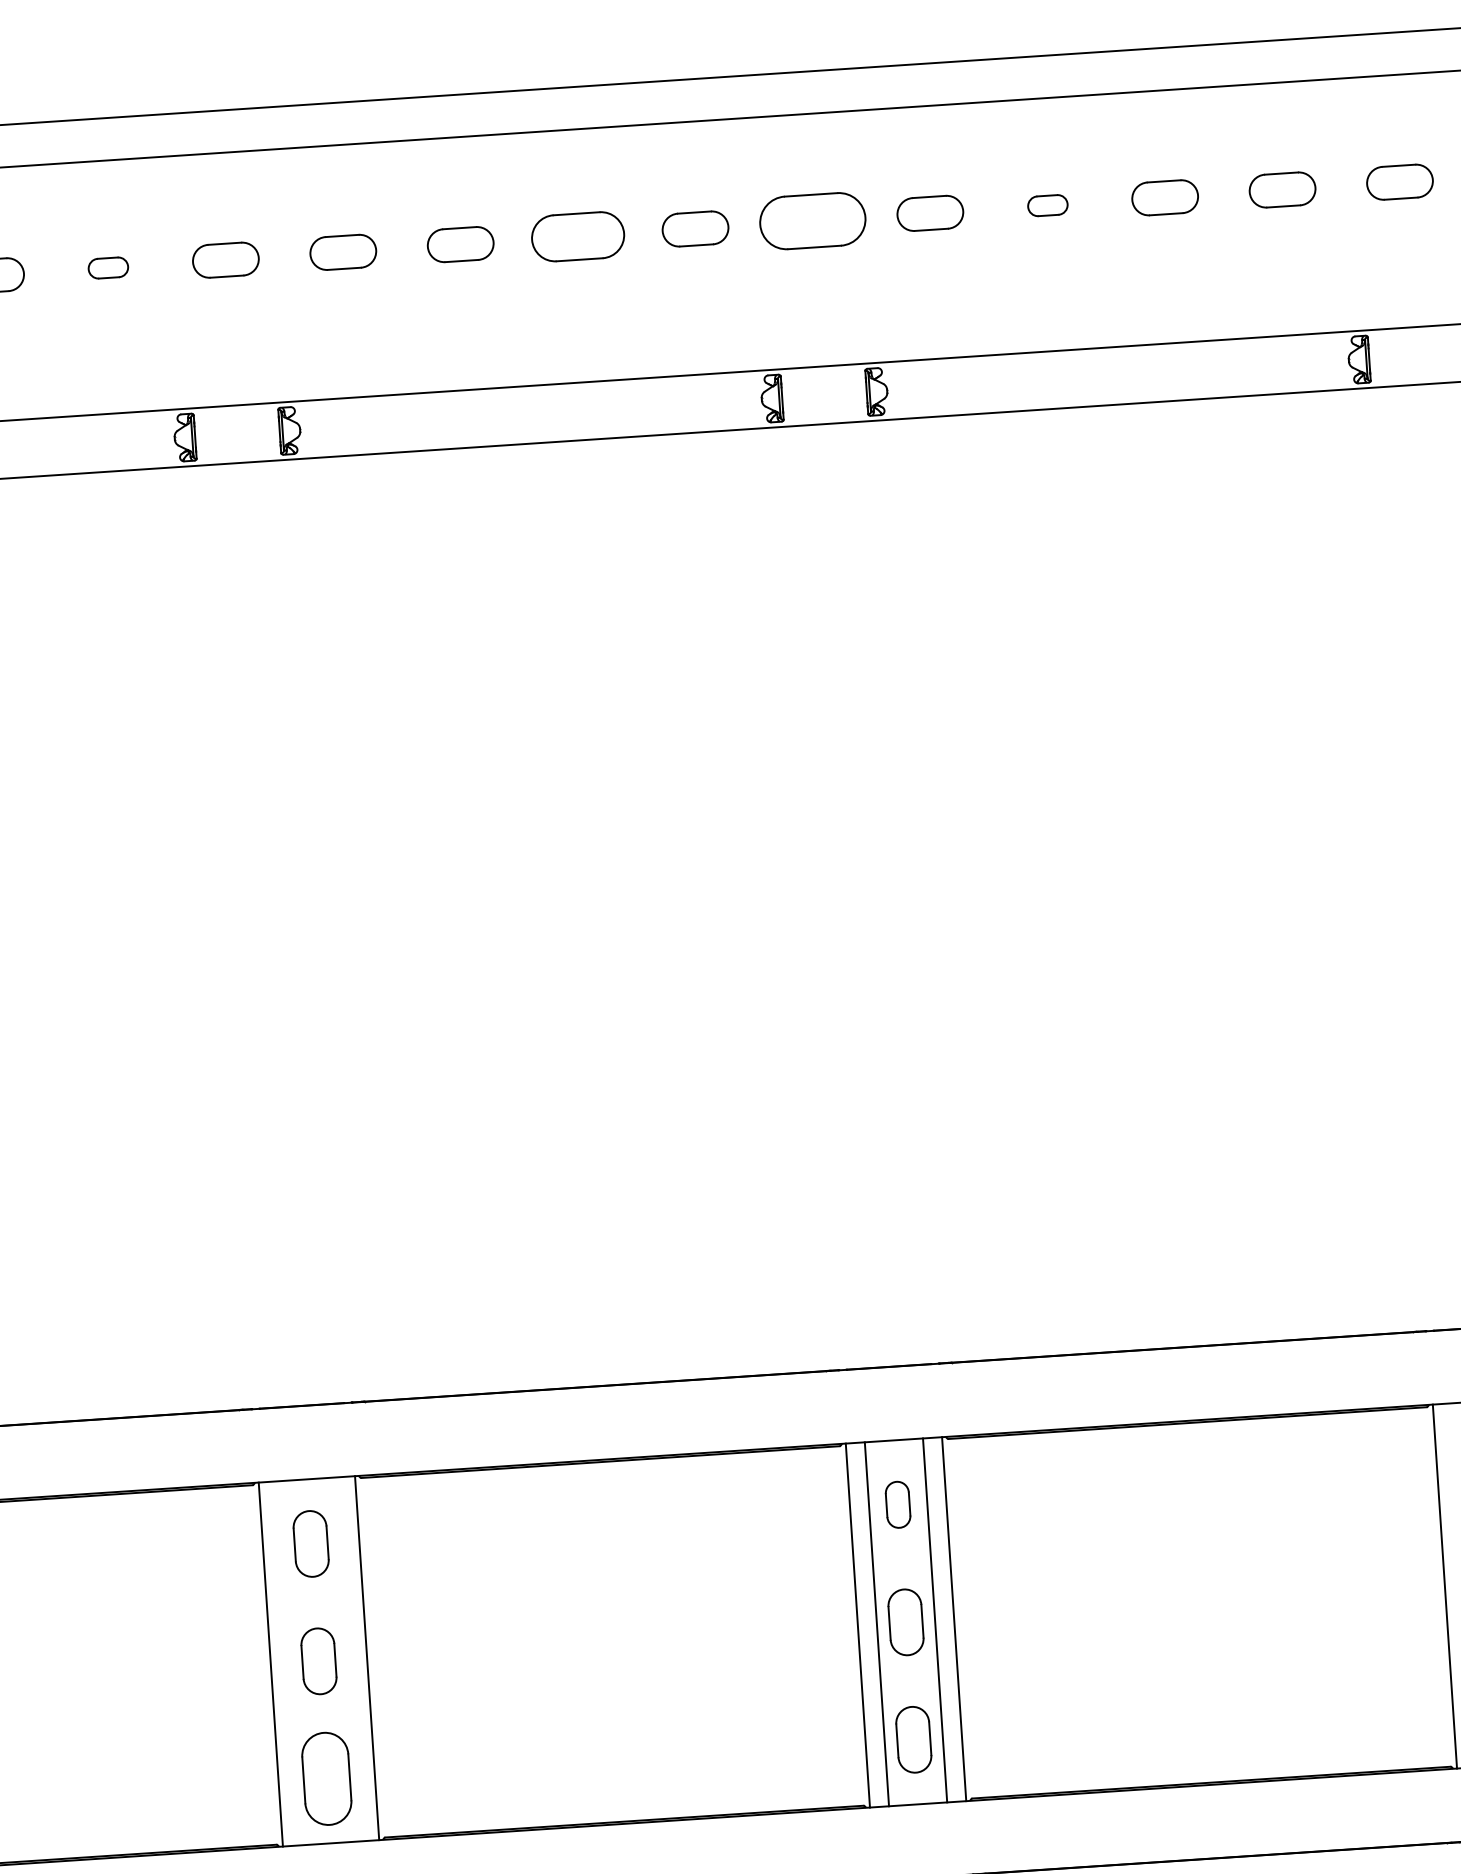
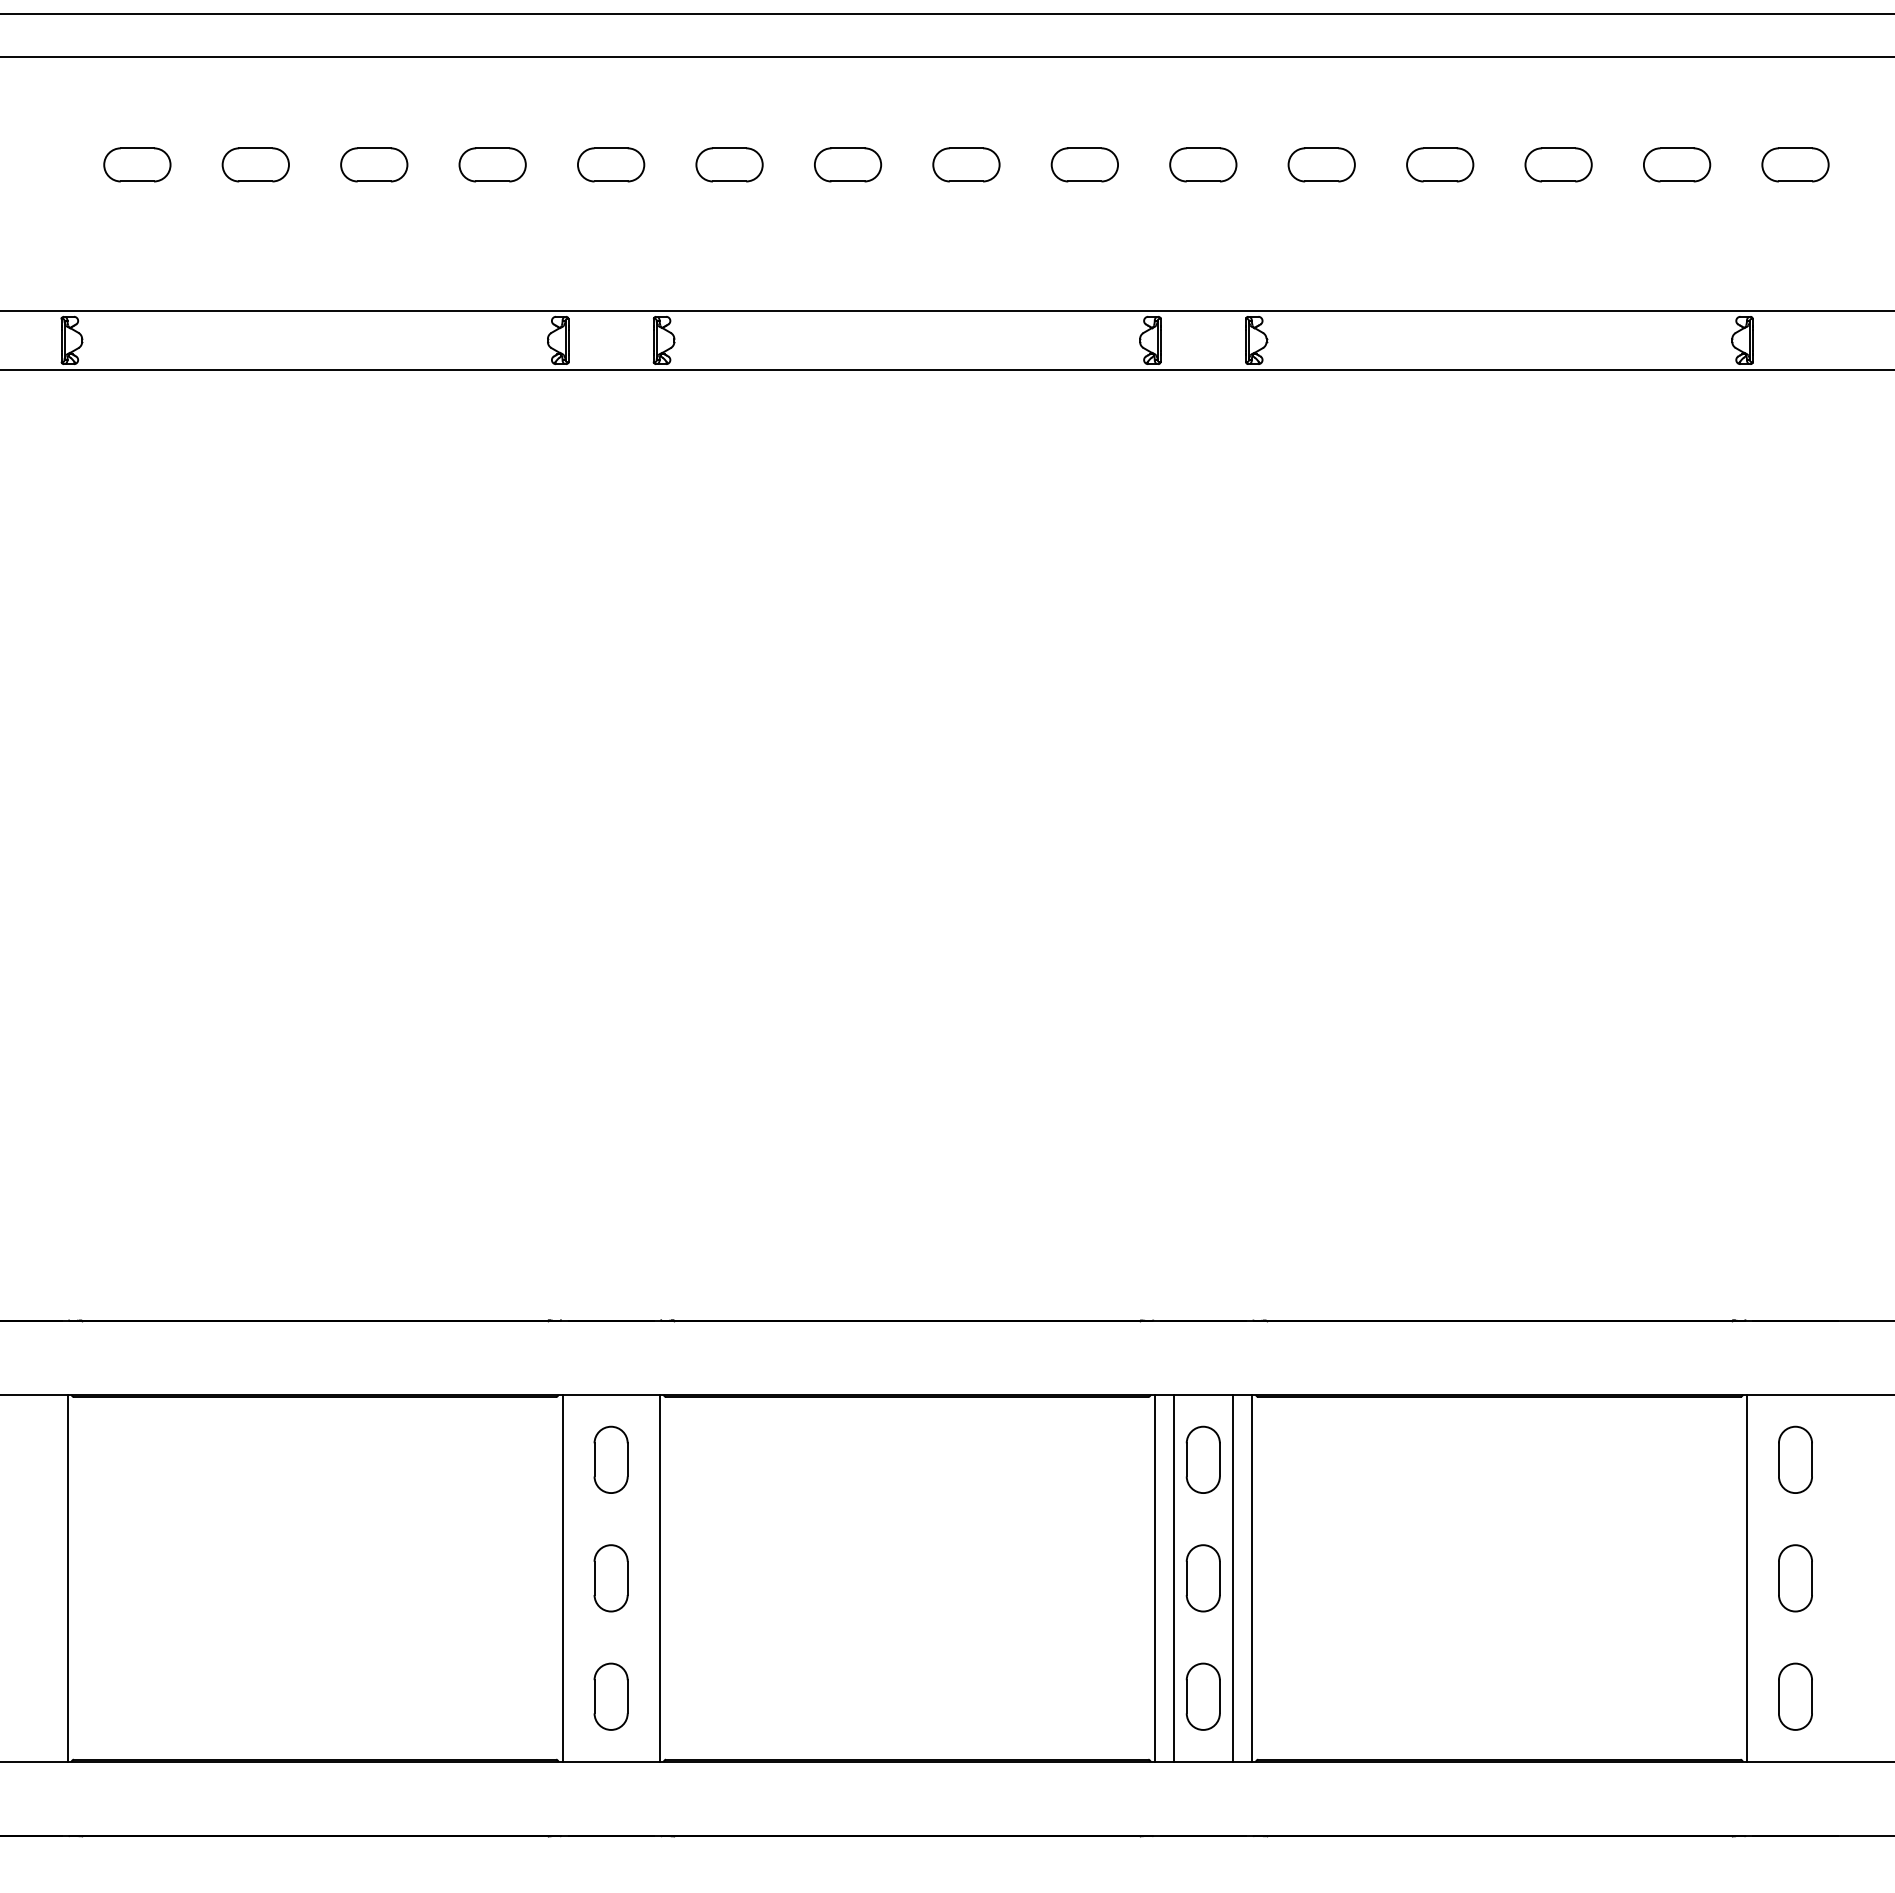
part: (1048, 205) -> (1440, 164), size x1.67
part: (813, 220) -> (1203, 164), size x0.62
part: (578, 236) -> (966, 164), size x0.71
part: (108, 267) -> (492, 164), size x1.67
part: (897, 1504) -> (1202, 1459), size x1.43
part: (326, 1778) -> (610, 1696), size x0.71

